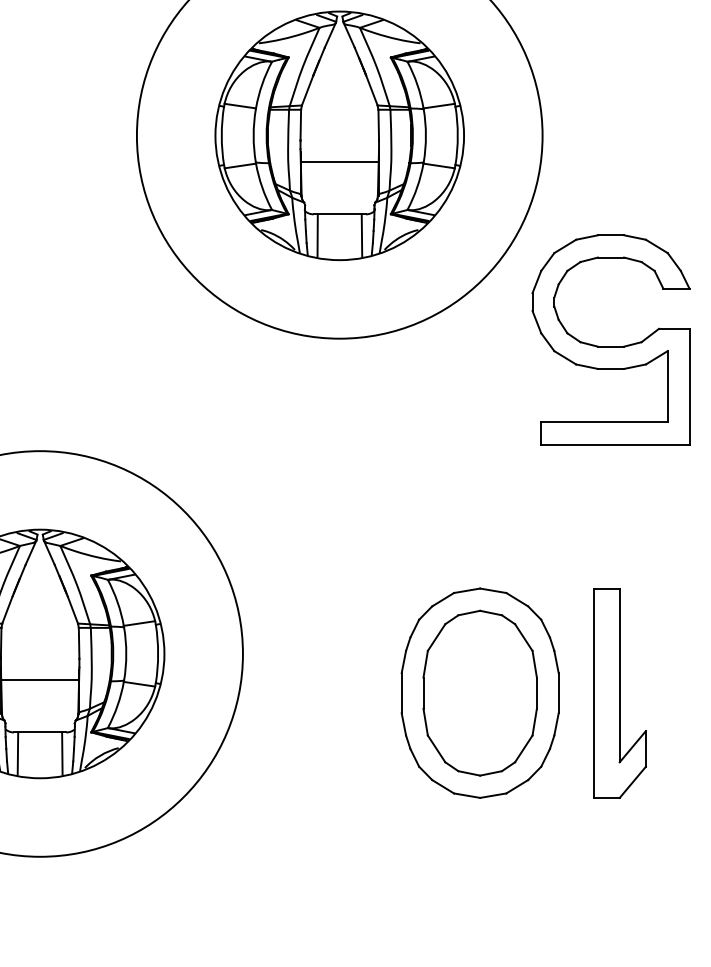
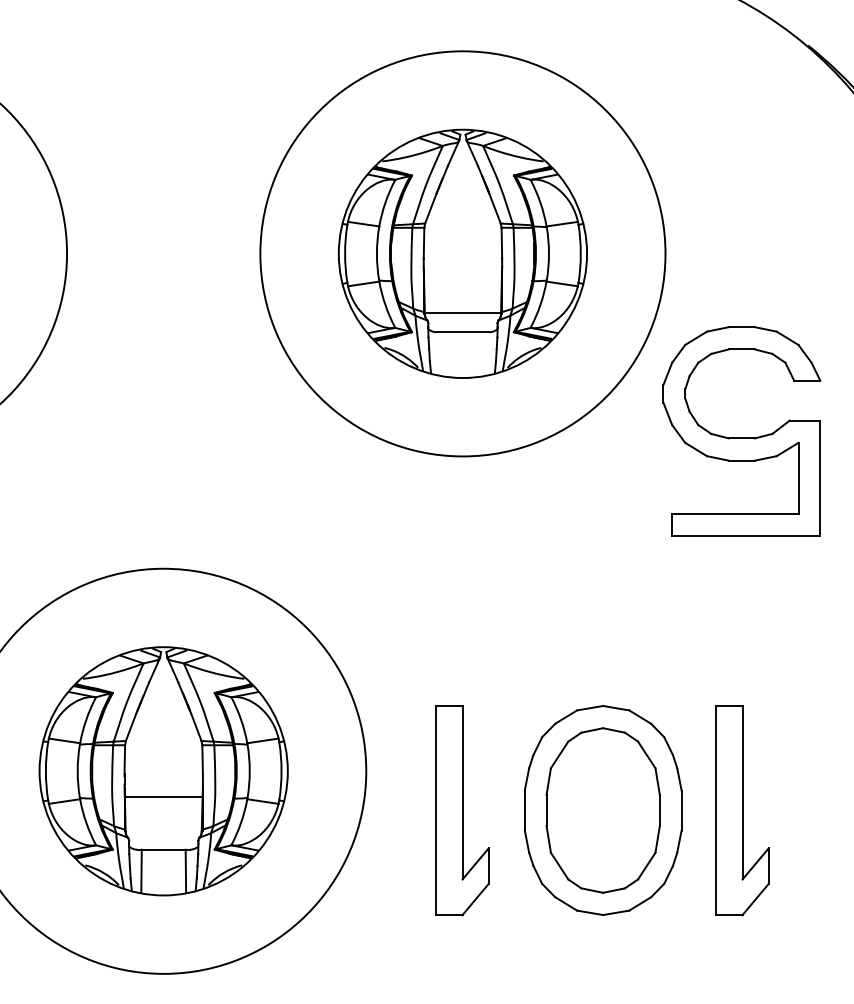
line: (339, 162) -> (462, 313), moved
line: (317, 235) -> (440, 353), removed
line: (361, 235) -> (484, 353), removed
part: (610, 339) -> (741, 431), moved
part: (339, 693) -> (462, 810), added

